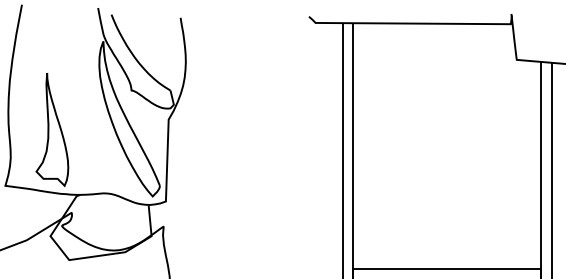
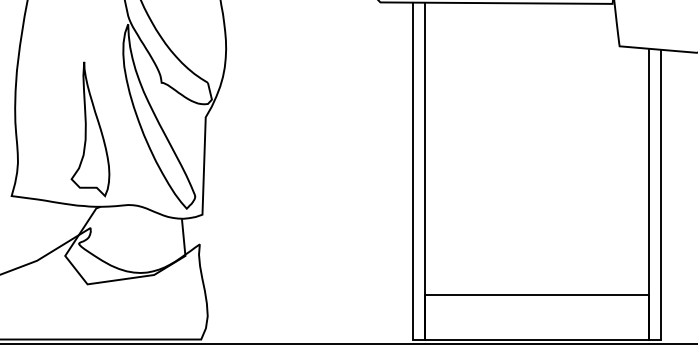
part: (52, 129) -> (90, 129), moved

